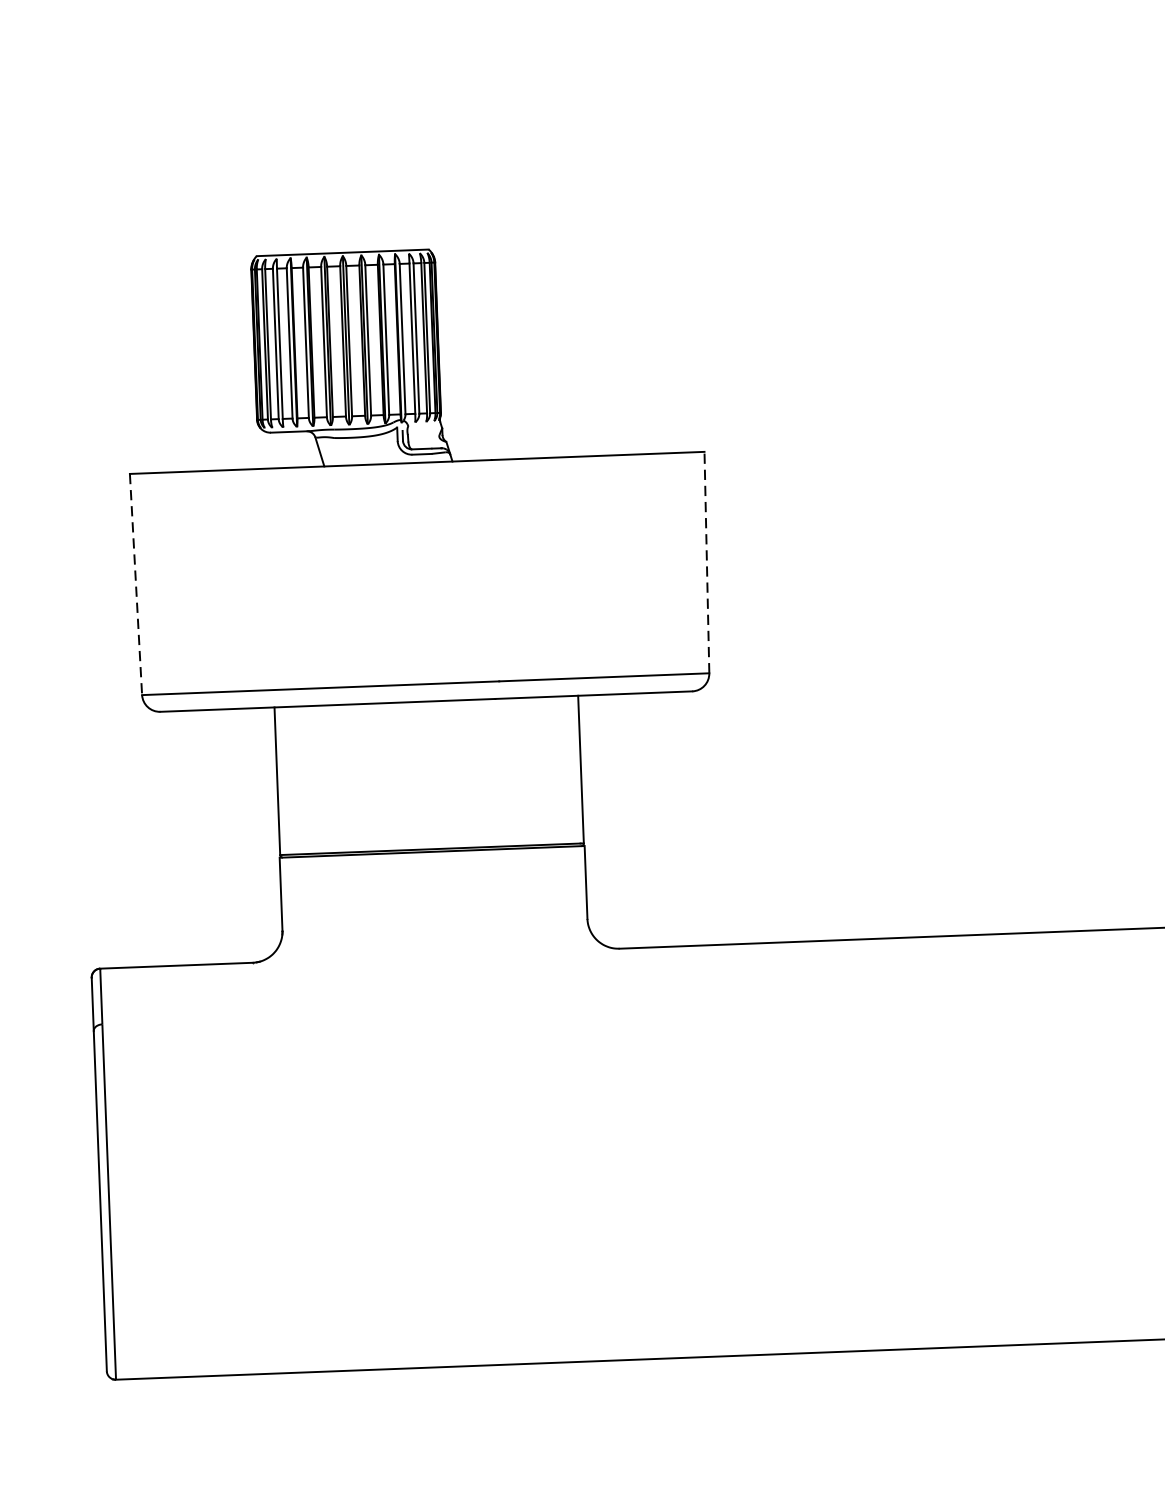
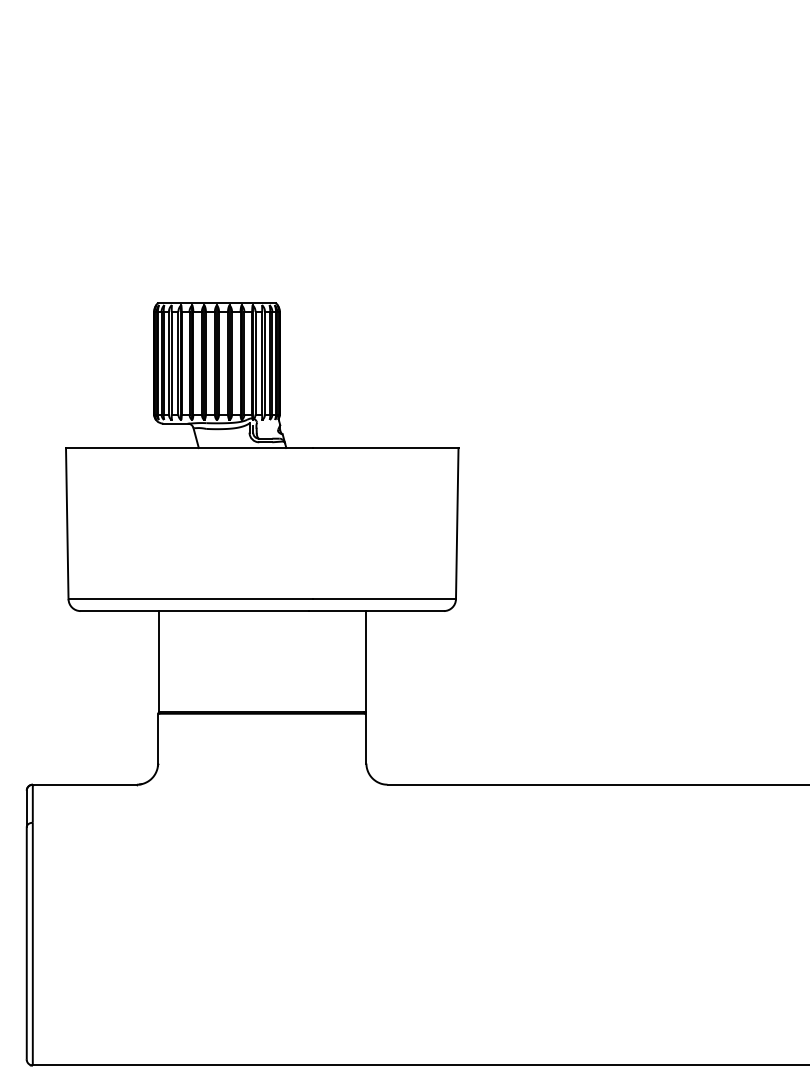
line: (707, 562) -> (457, 523), dashed -> solid
line: (136, 584) -> (67, 523), dashed -> solid

